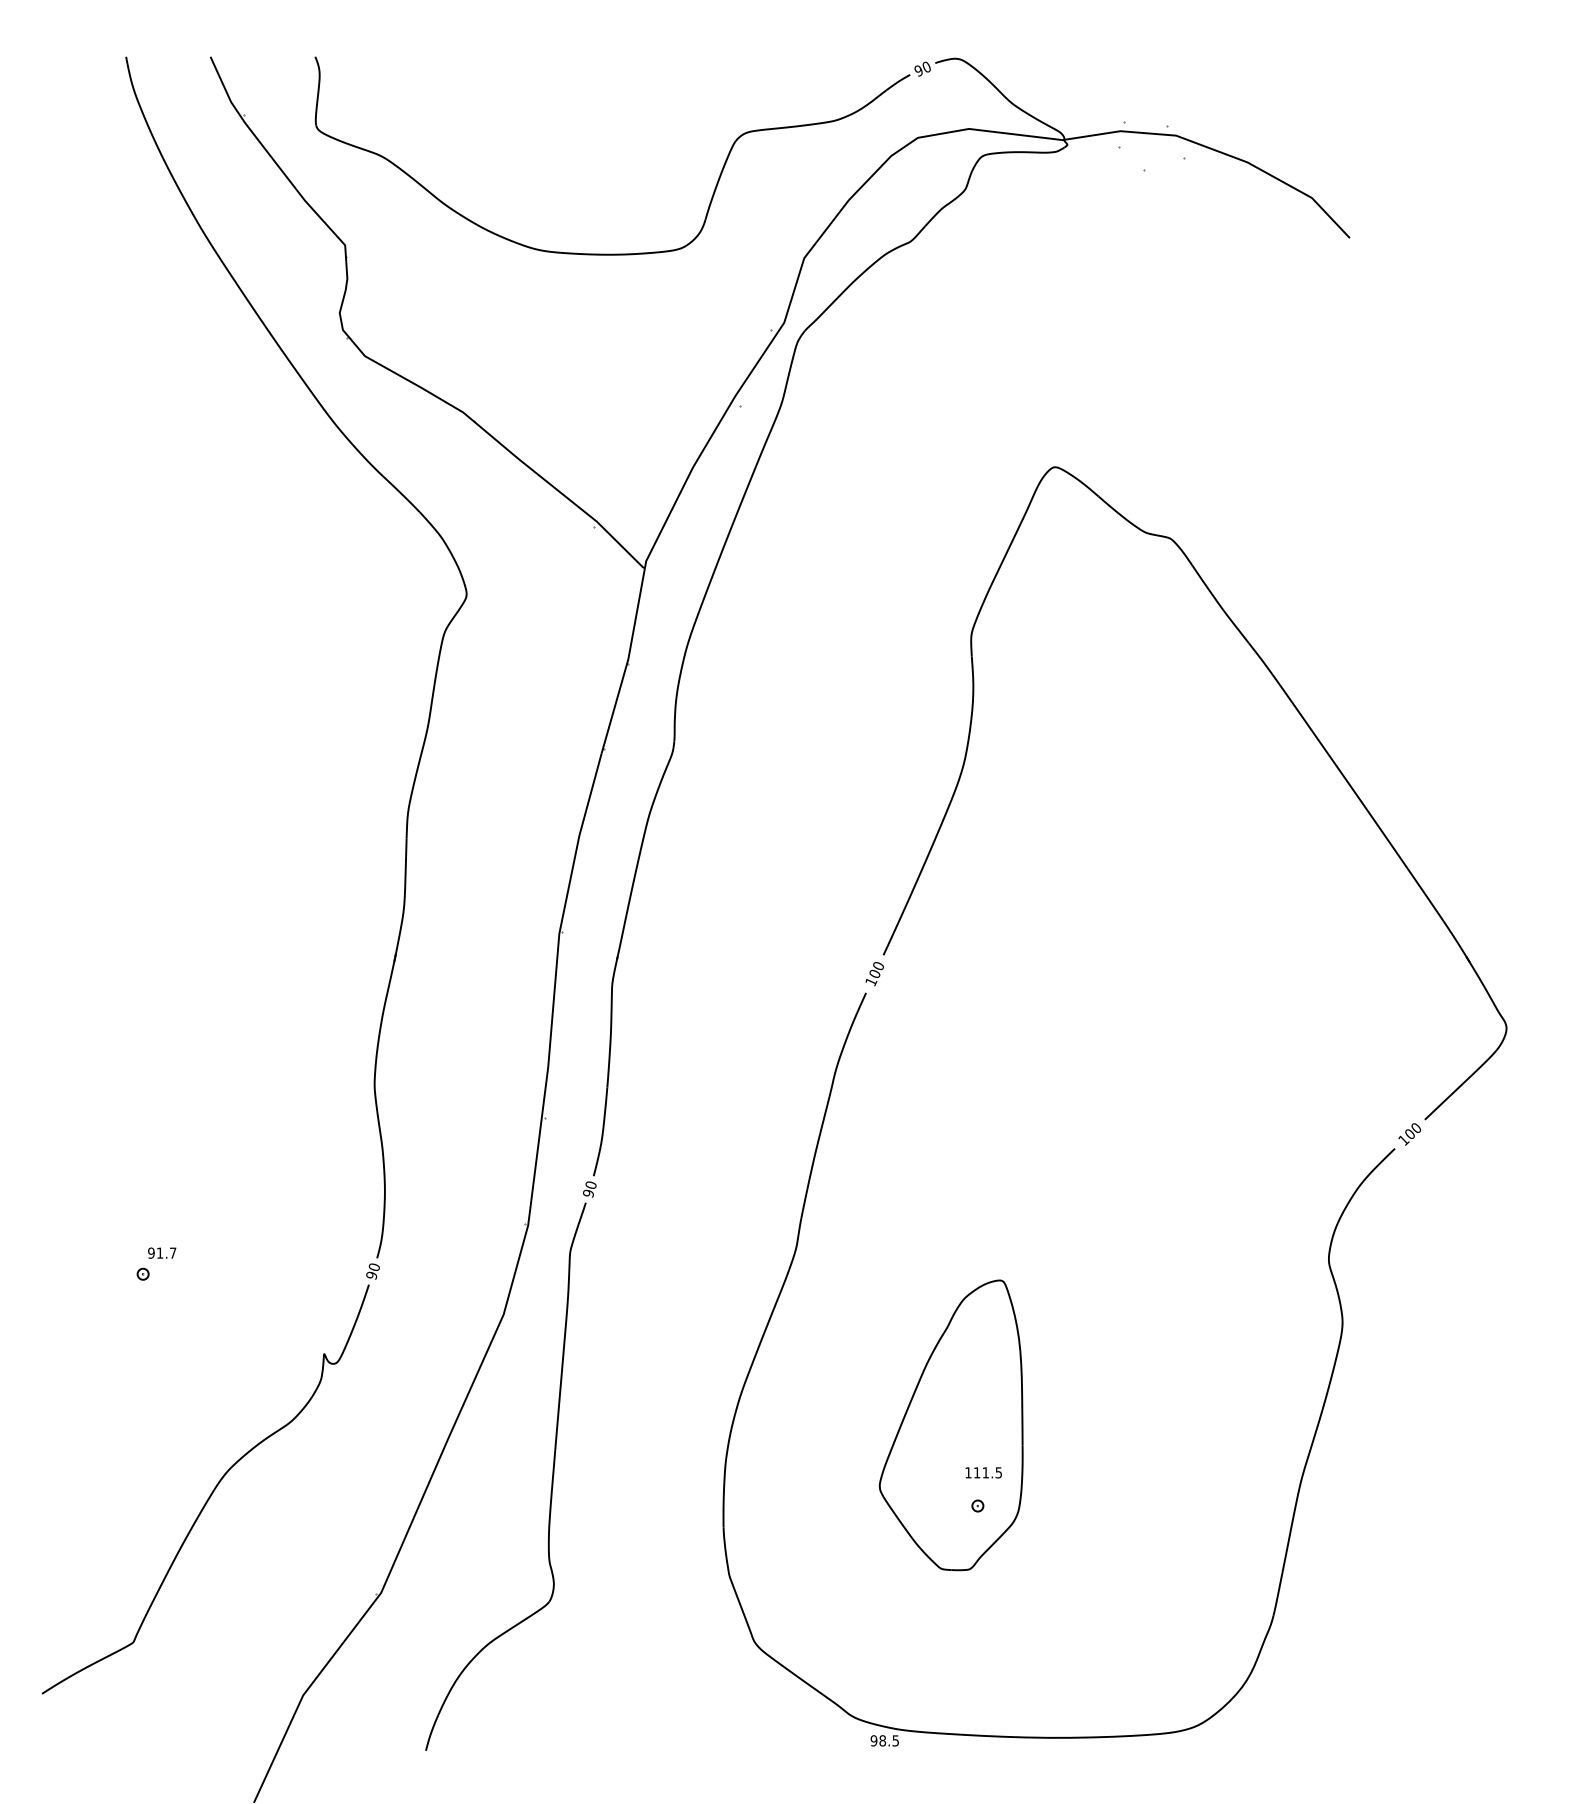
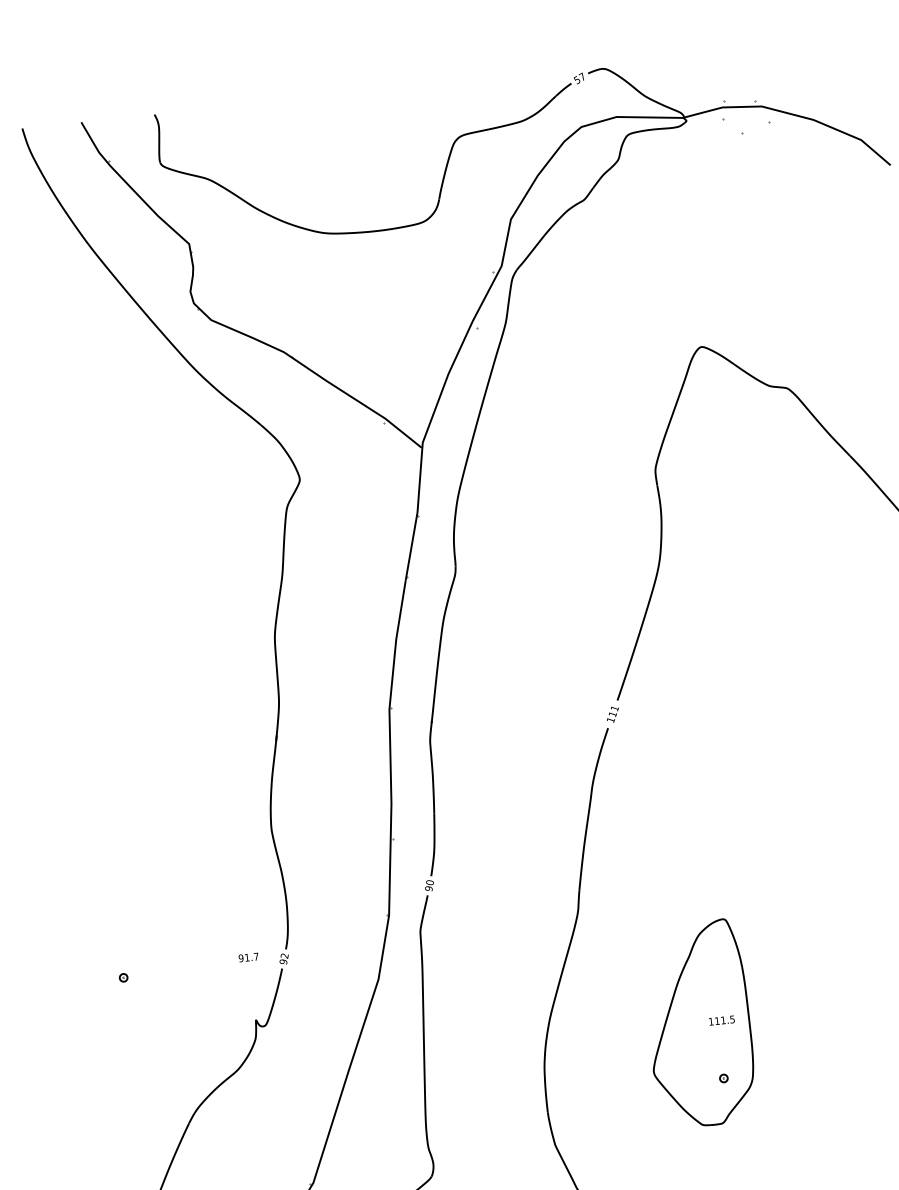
text: (922, 68) -> (579, 78), 90 -> 57
text: (876, 970) -> (613, 711), 100 -> 111
text: (162, 1252) -> (248, 957), moved
text: (374, 1267) -> (284, 956), 90 -> 92
text: (983, 1472) -> (721, 1020), moved

